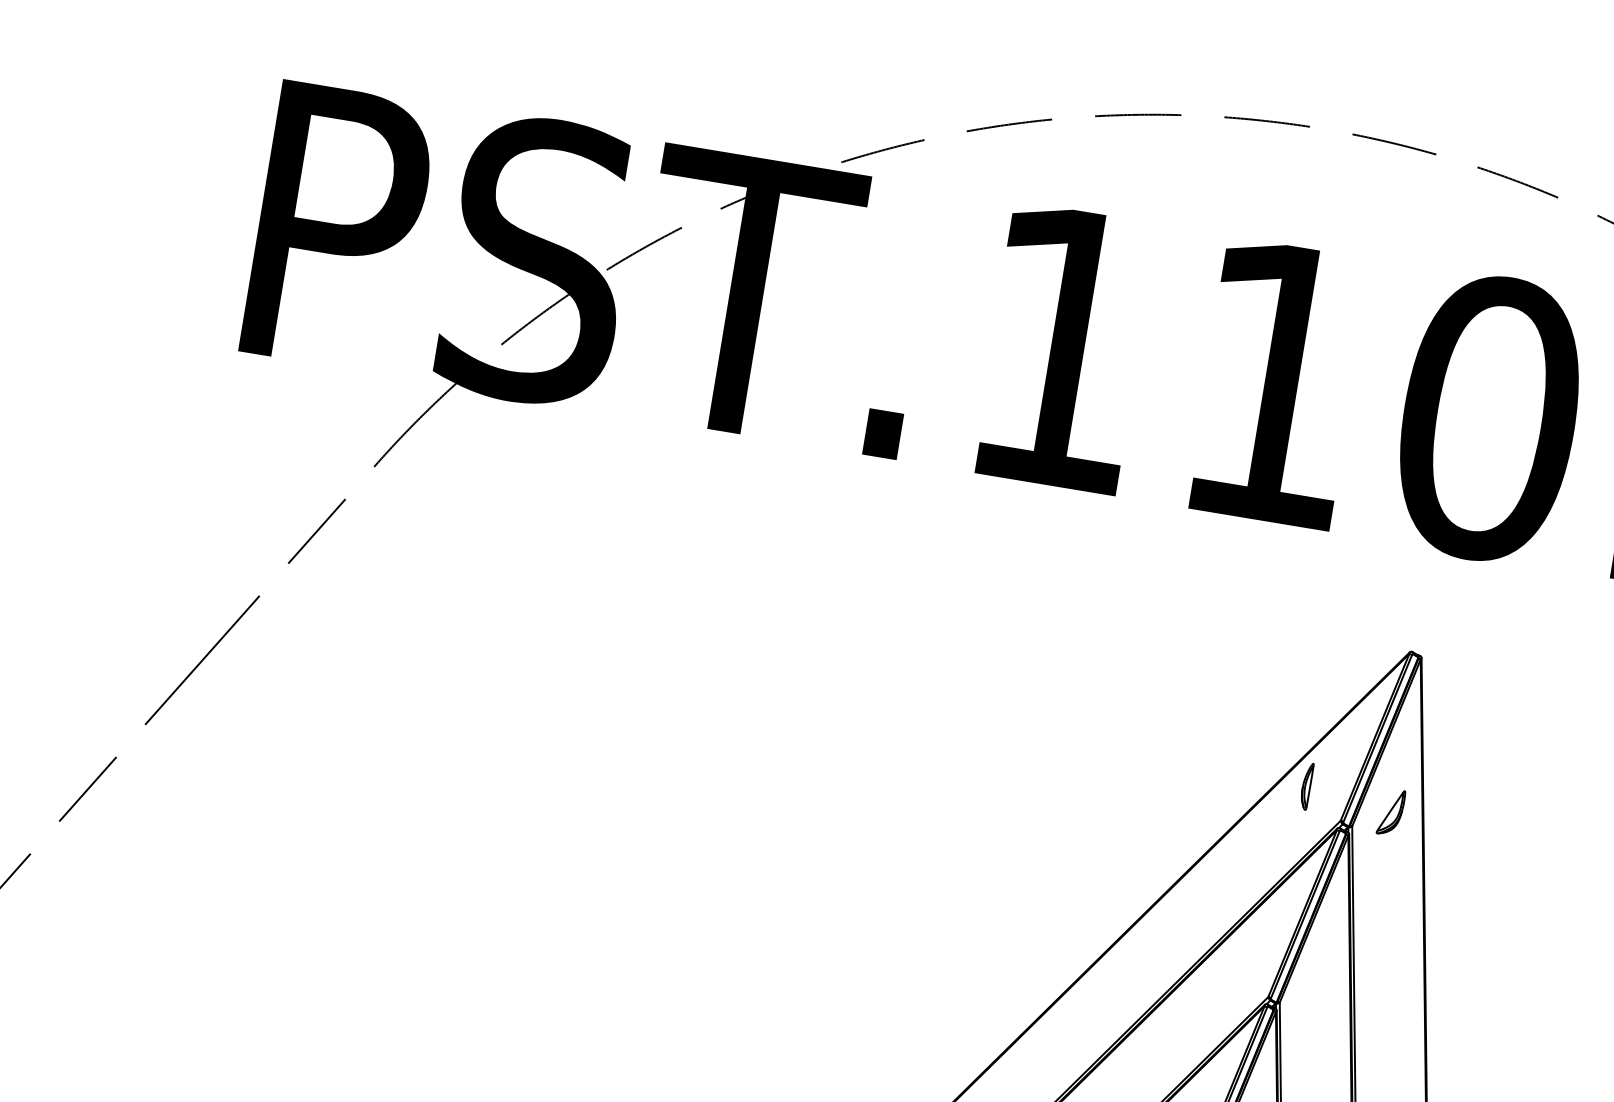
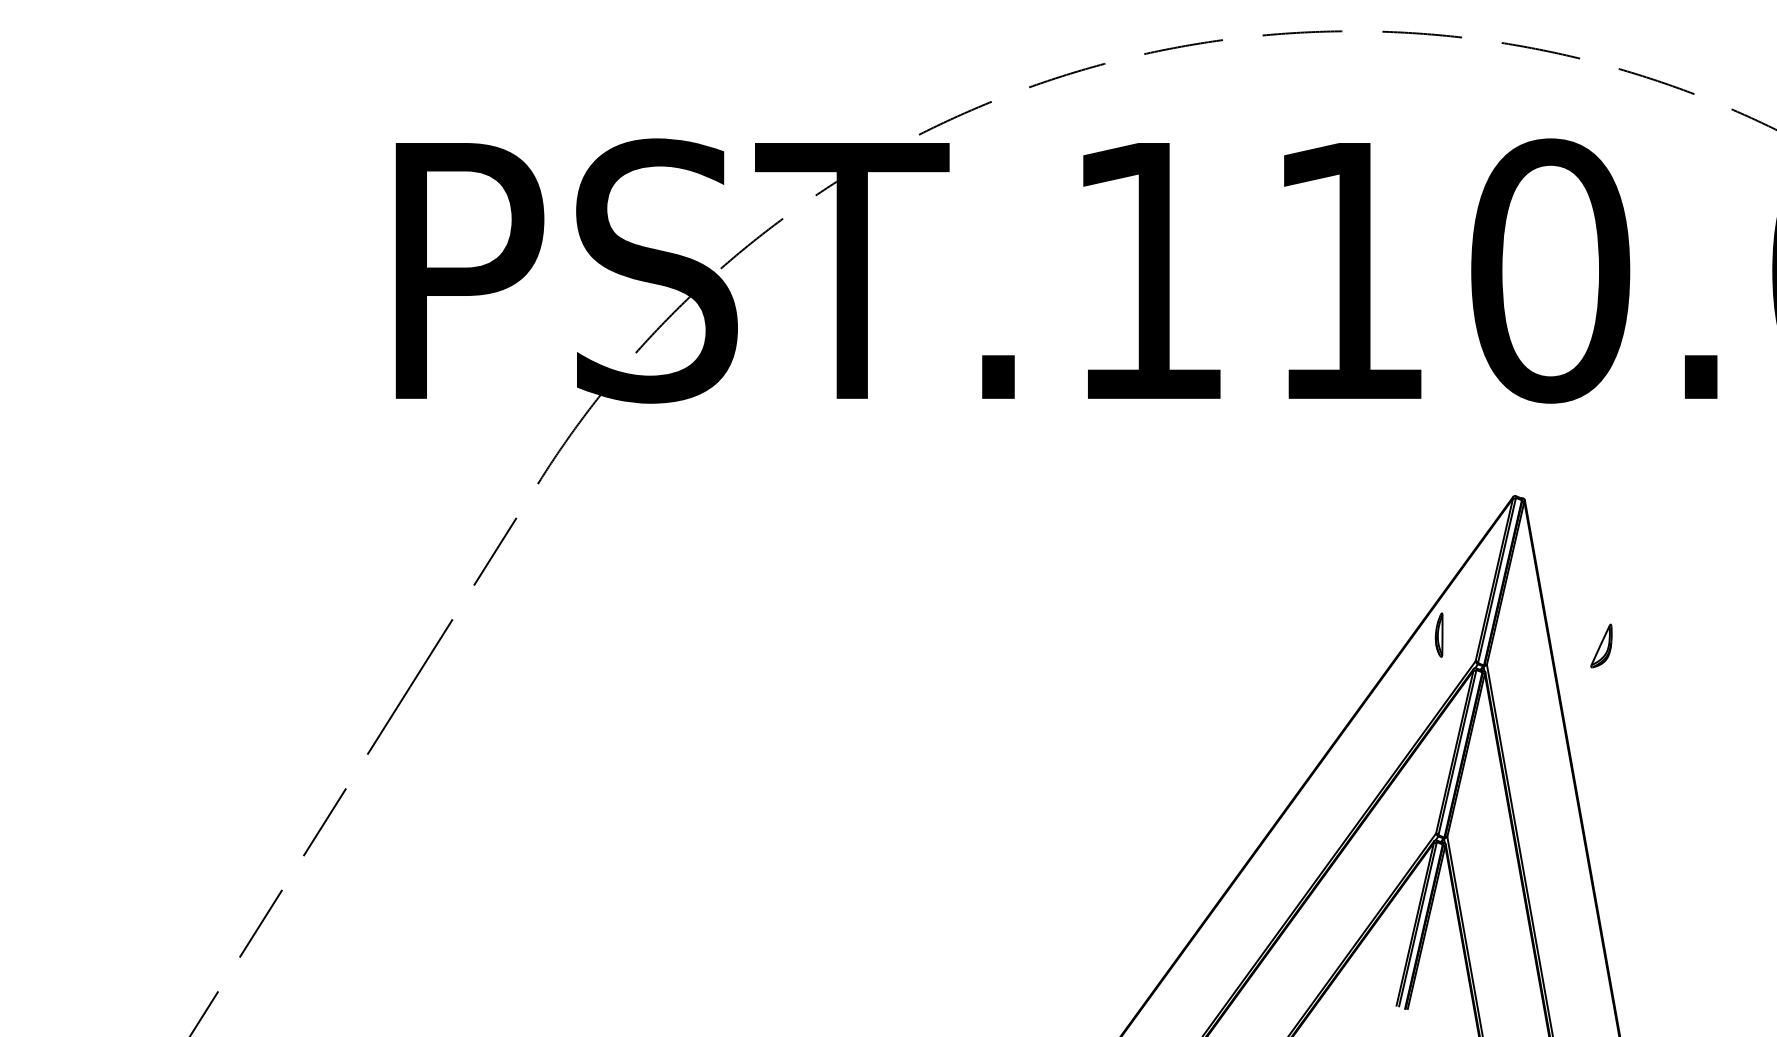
part: (1391, 811) -> (1601, 645), moved

